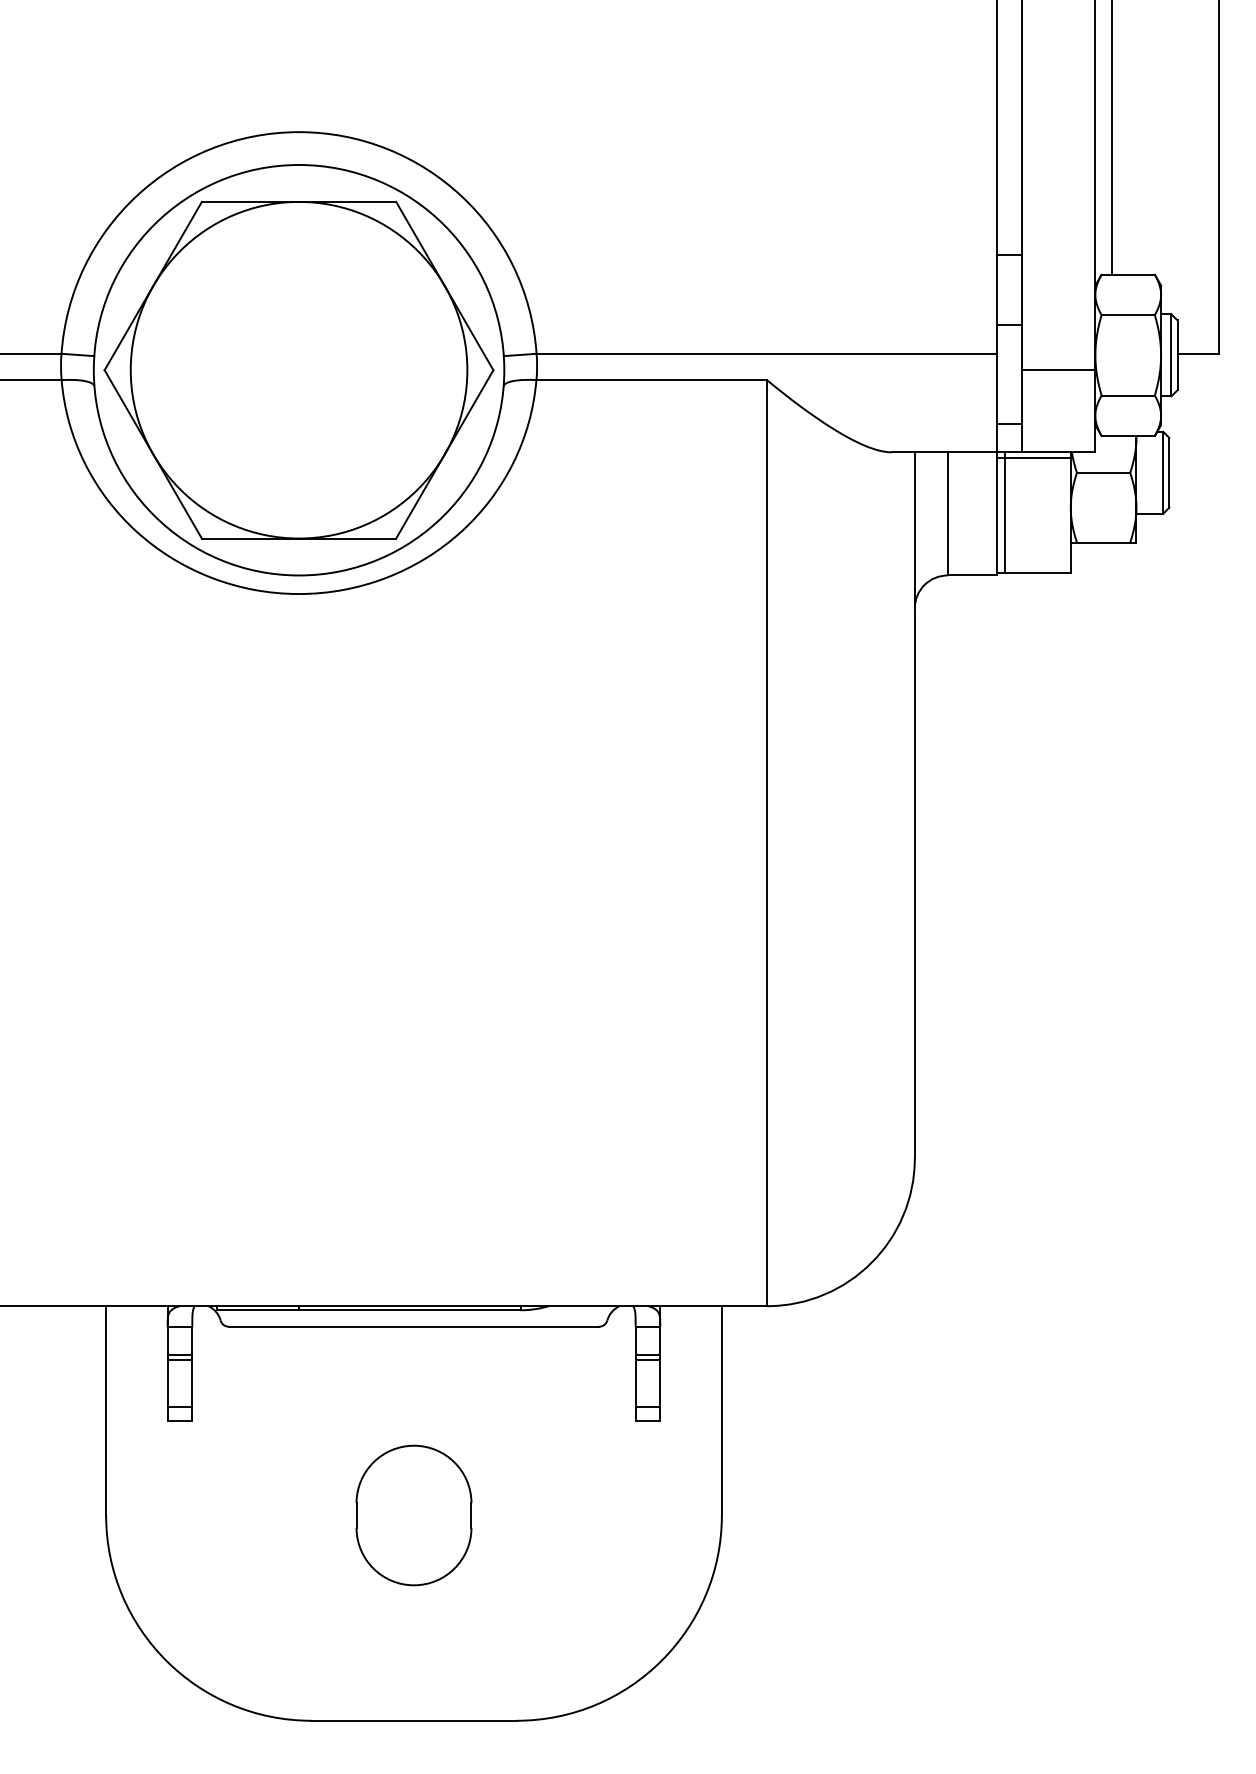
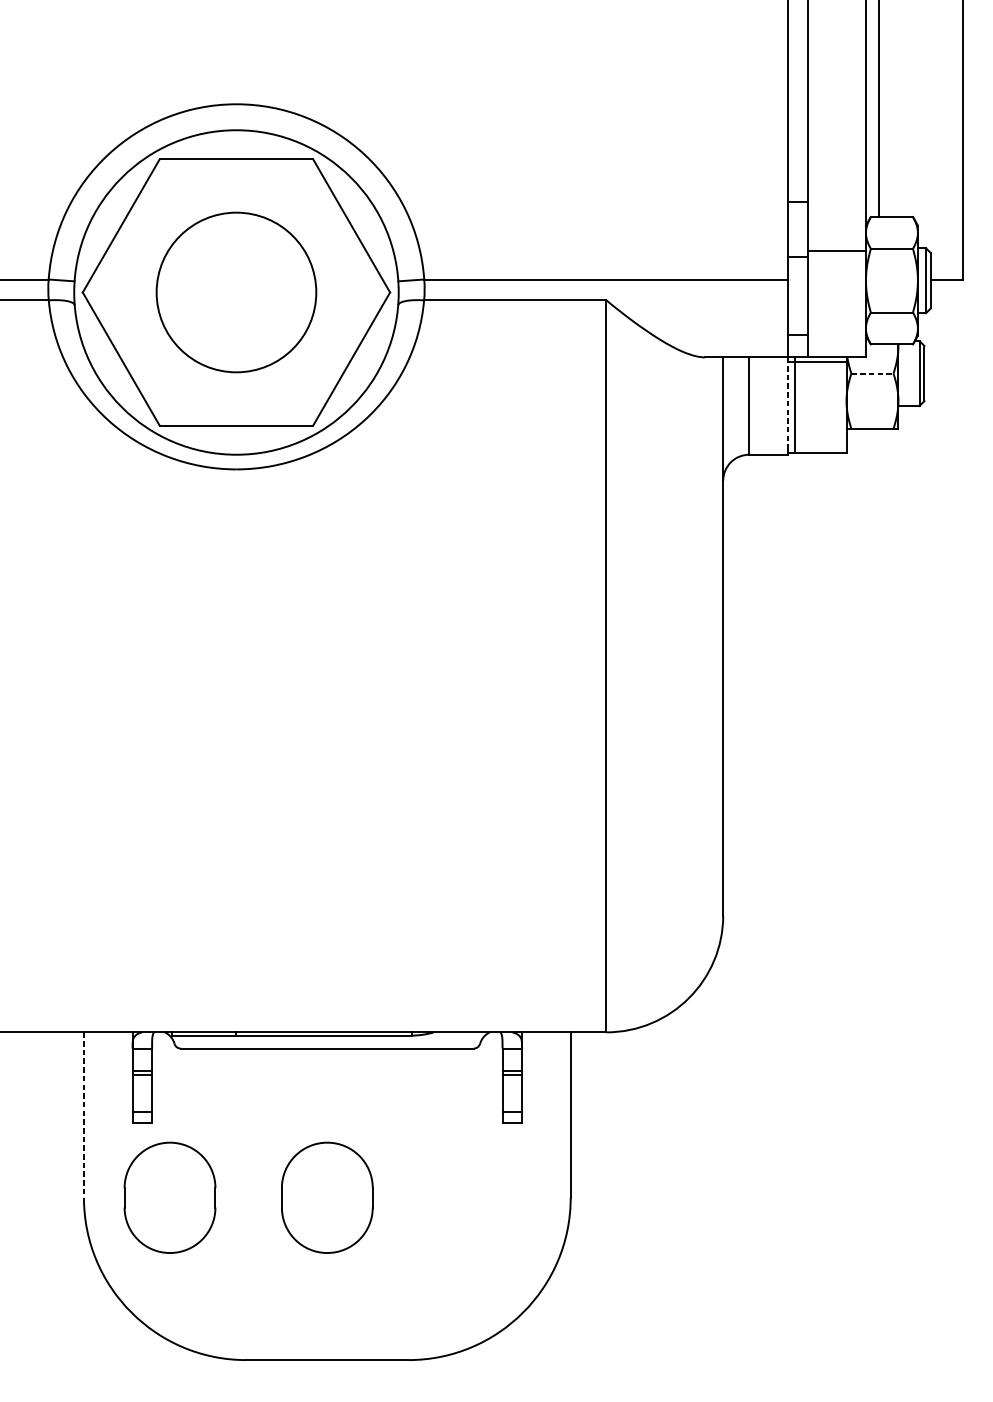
circle: (298, 369) -> (236, 291), size x0.6
line: (1058, 370) -> (836, 250), moved
line: (1103, 472) -> (872, 373), solid -> dashed
line: (996, 510) -> (787, 403), solid -> dashed
line: (106, 1410) -> (84, 1114), solid -> dashed
part: (214, 1515) -> (169, 1197), added

